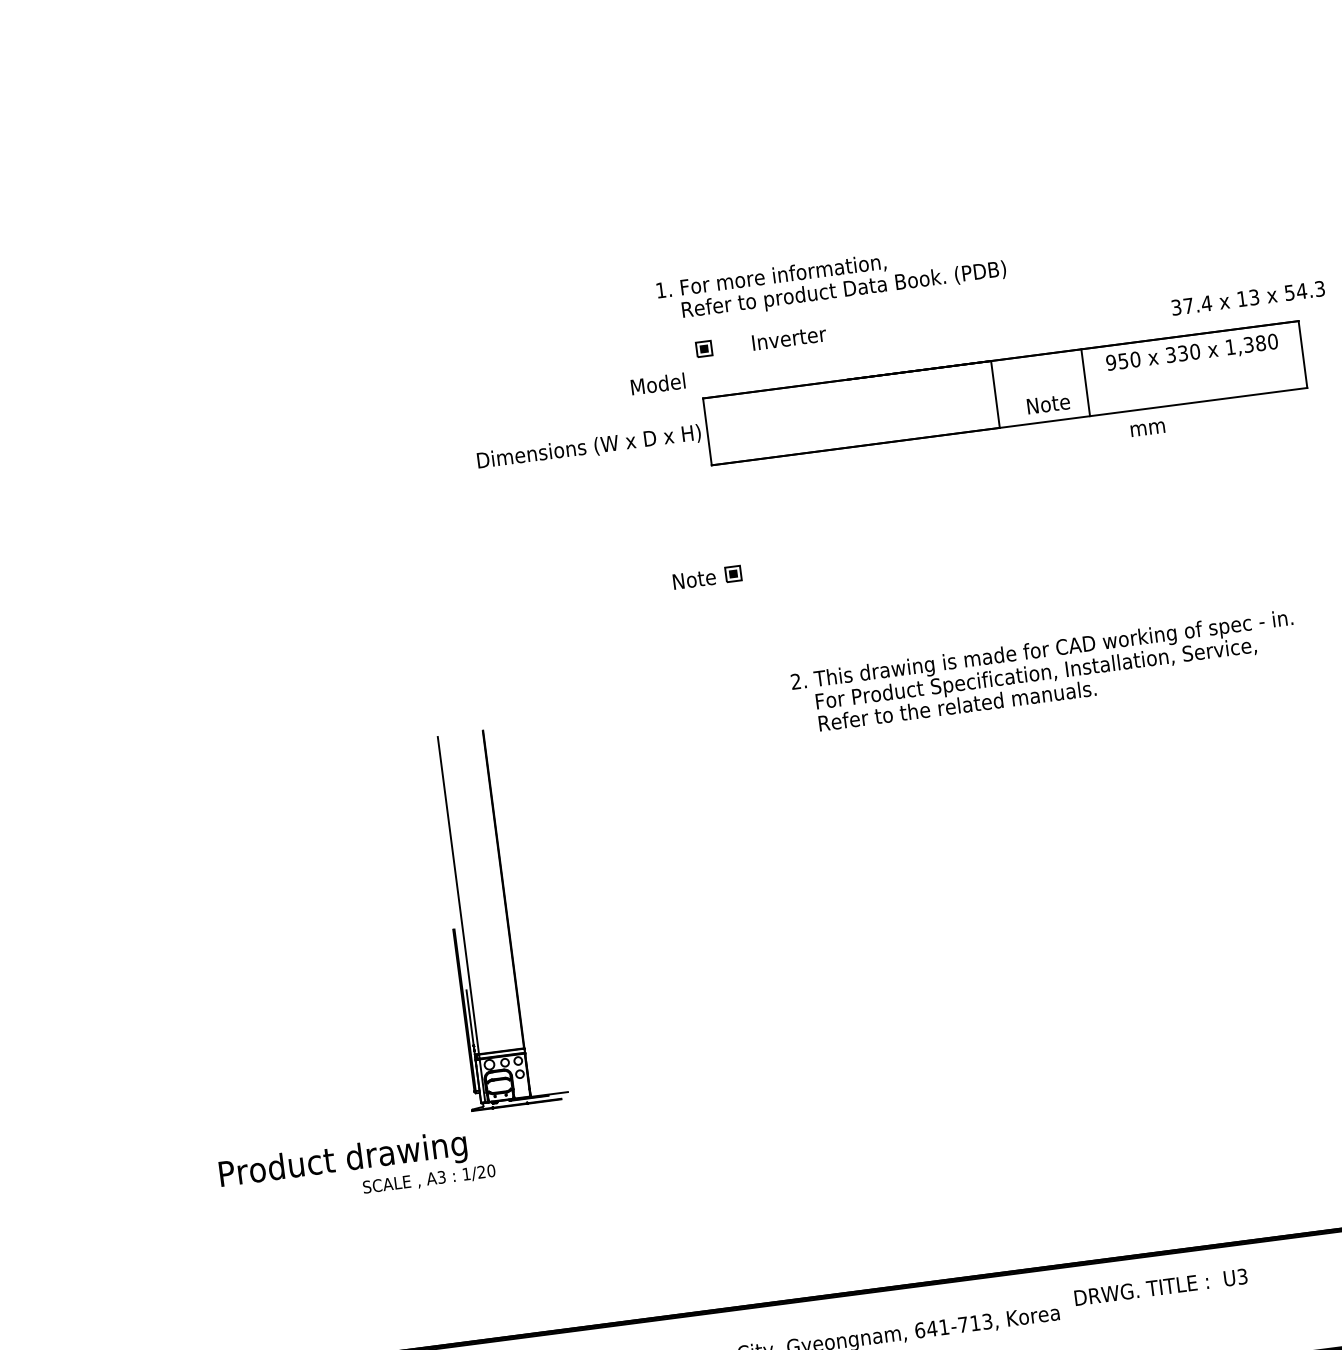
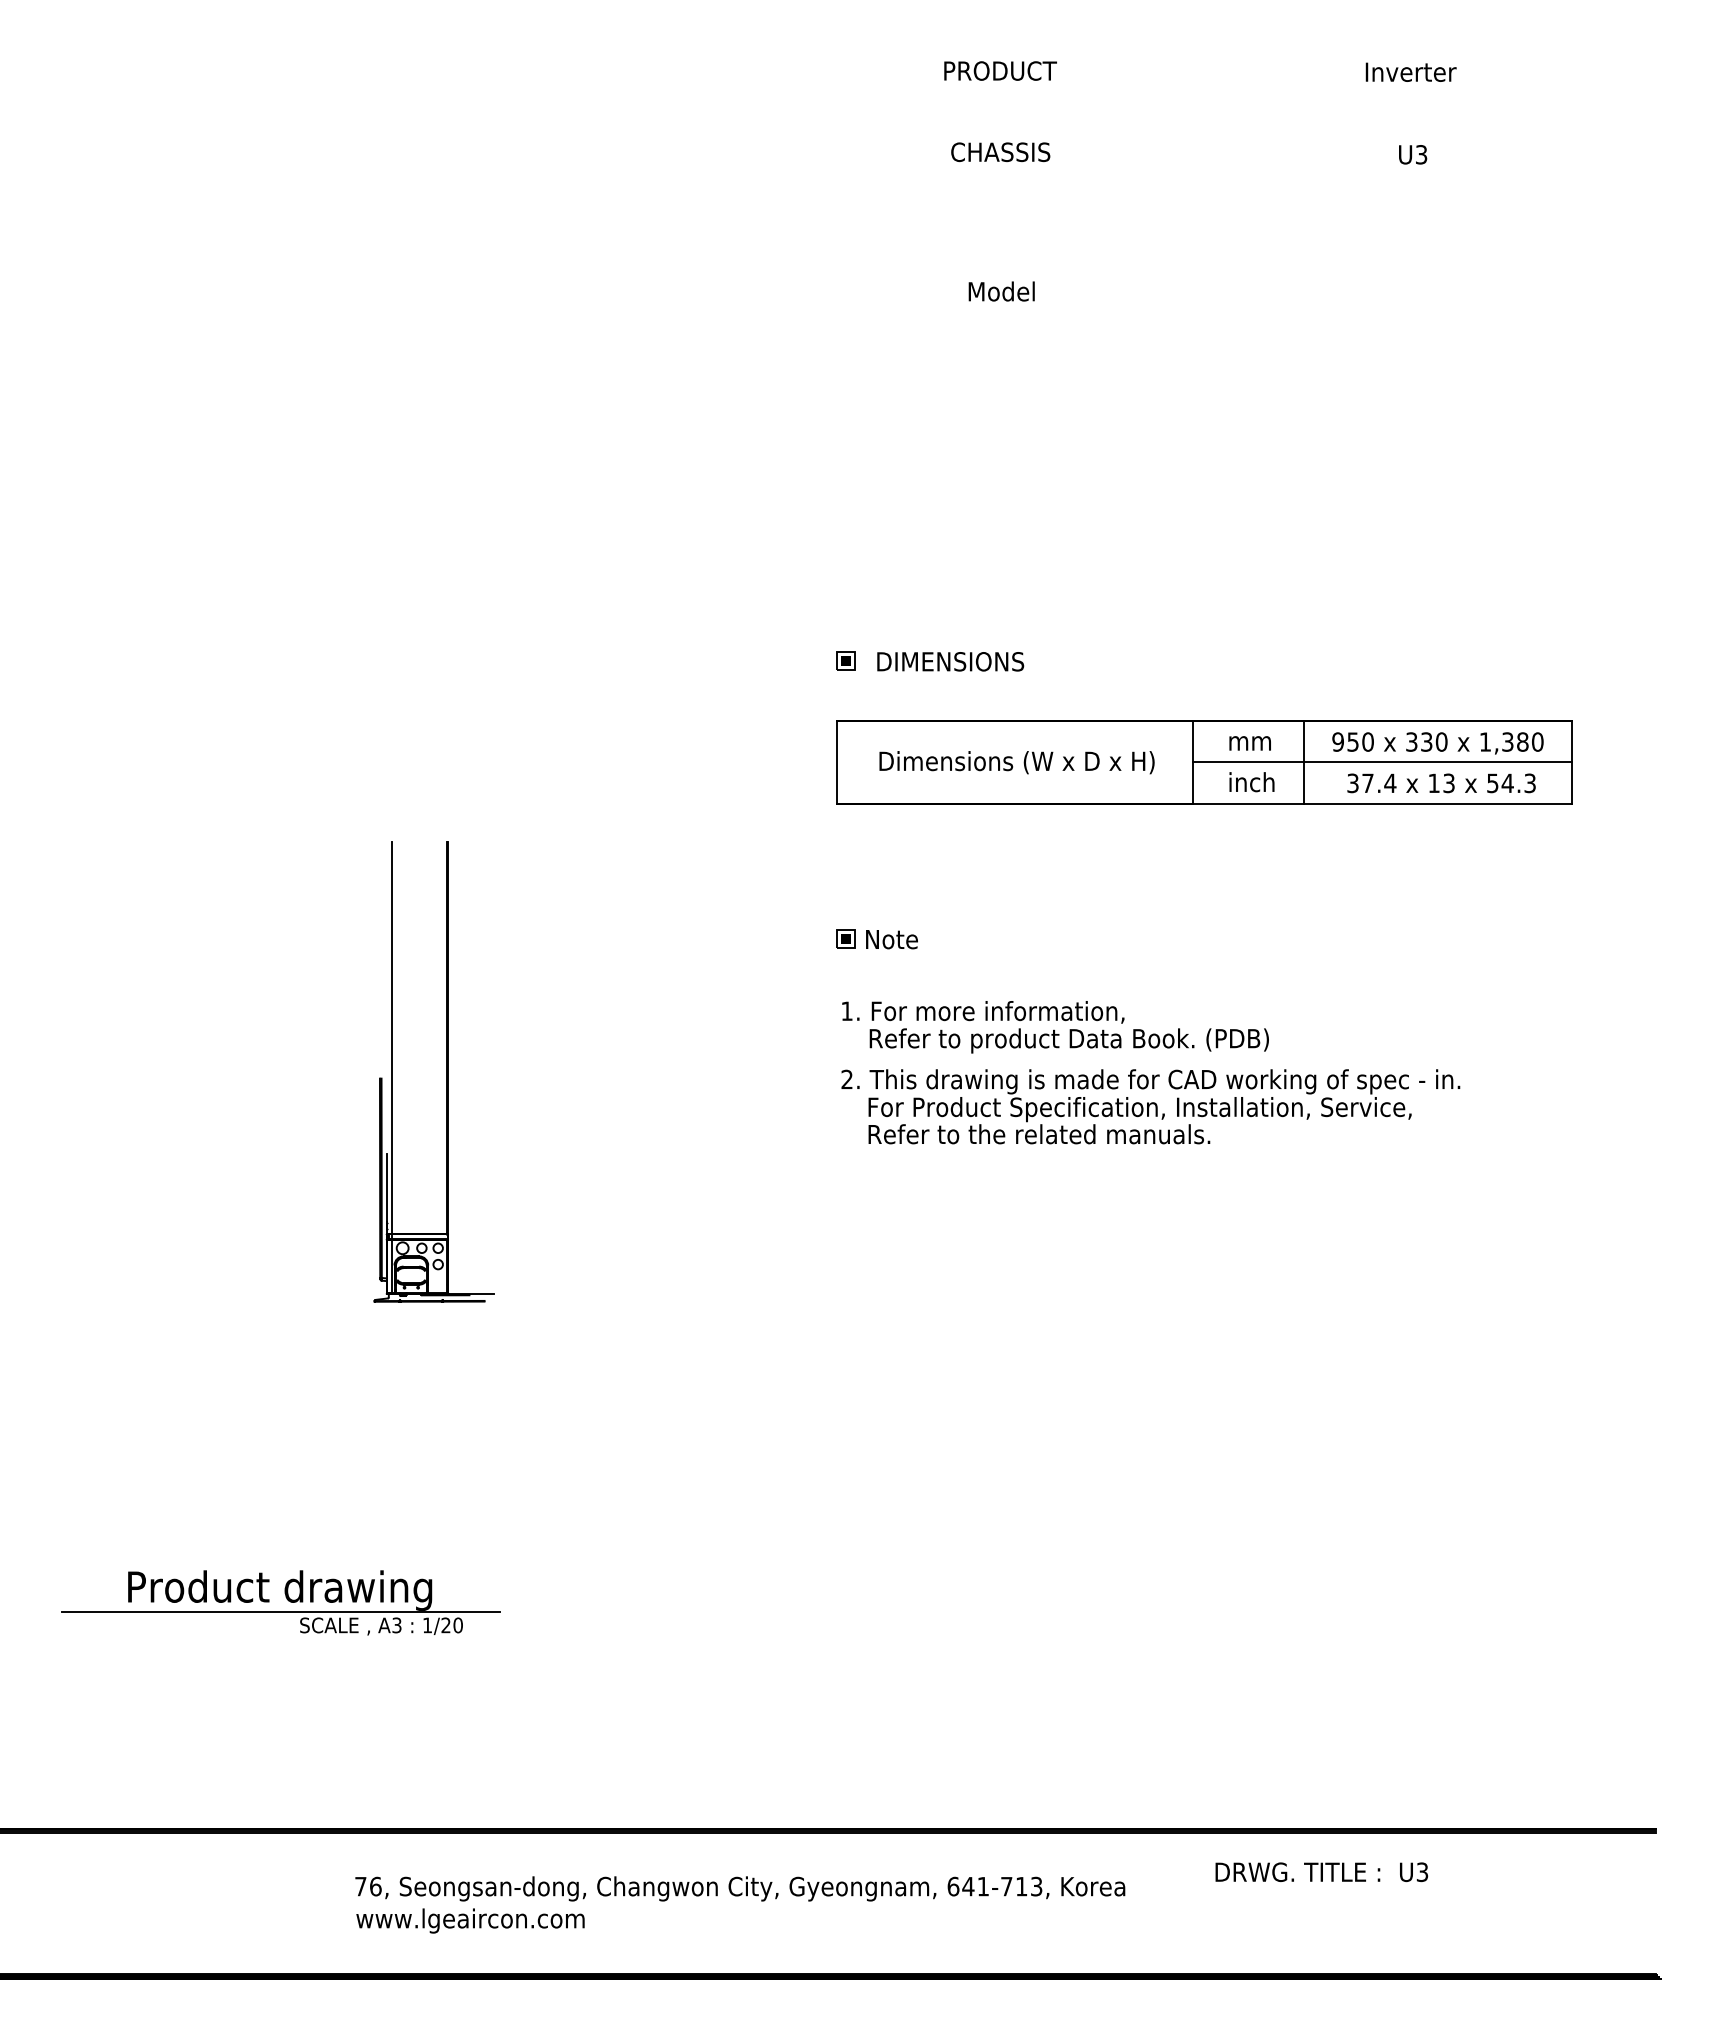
text: (831, 281) -> (1055, 1027), moved
text: (1248, 298) -> (1441, 783), moved
text: (788, 338) -> (950, 661), Inverter -> DIMENSIONS
line: (1149, 374) -> (1382, 762), added
text: (657, 384) -> (1001, 291), moved
text: (1048, 404) -> (1255, 782), Note -> inch
text: (1147, 429) -> (1249, 743), moved
text: (588, 447) -> (1016, 762), moved
text: (694, 579) -> (891, 939), moved
text: (1044, 671) -> (1150, 1106), moved
part: (506, 916) -> (446, 1071), moved
line: (346, 1179) -> (280, 1612), added
text: (1160, 1287) -> (1321, 1872), moved

